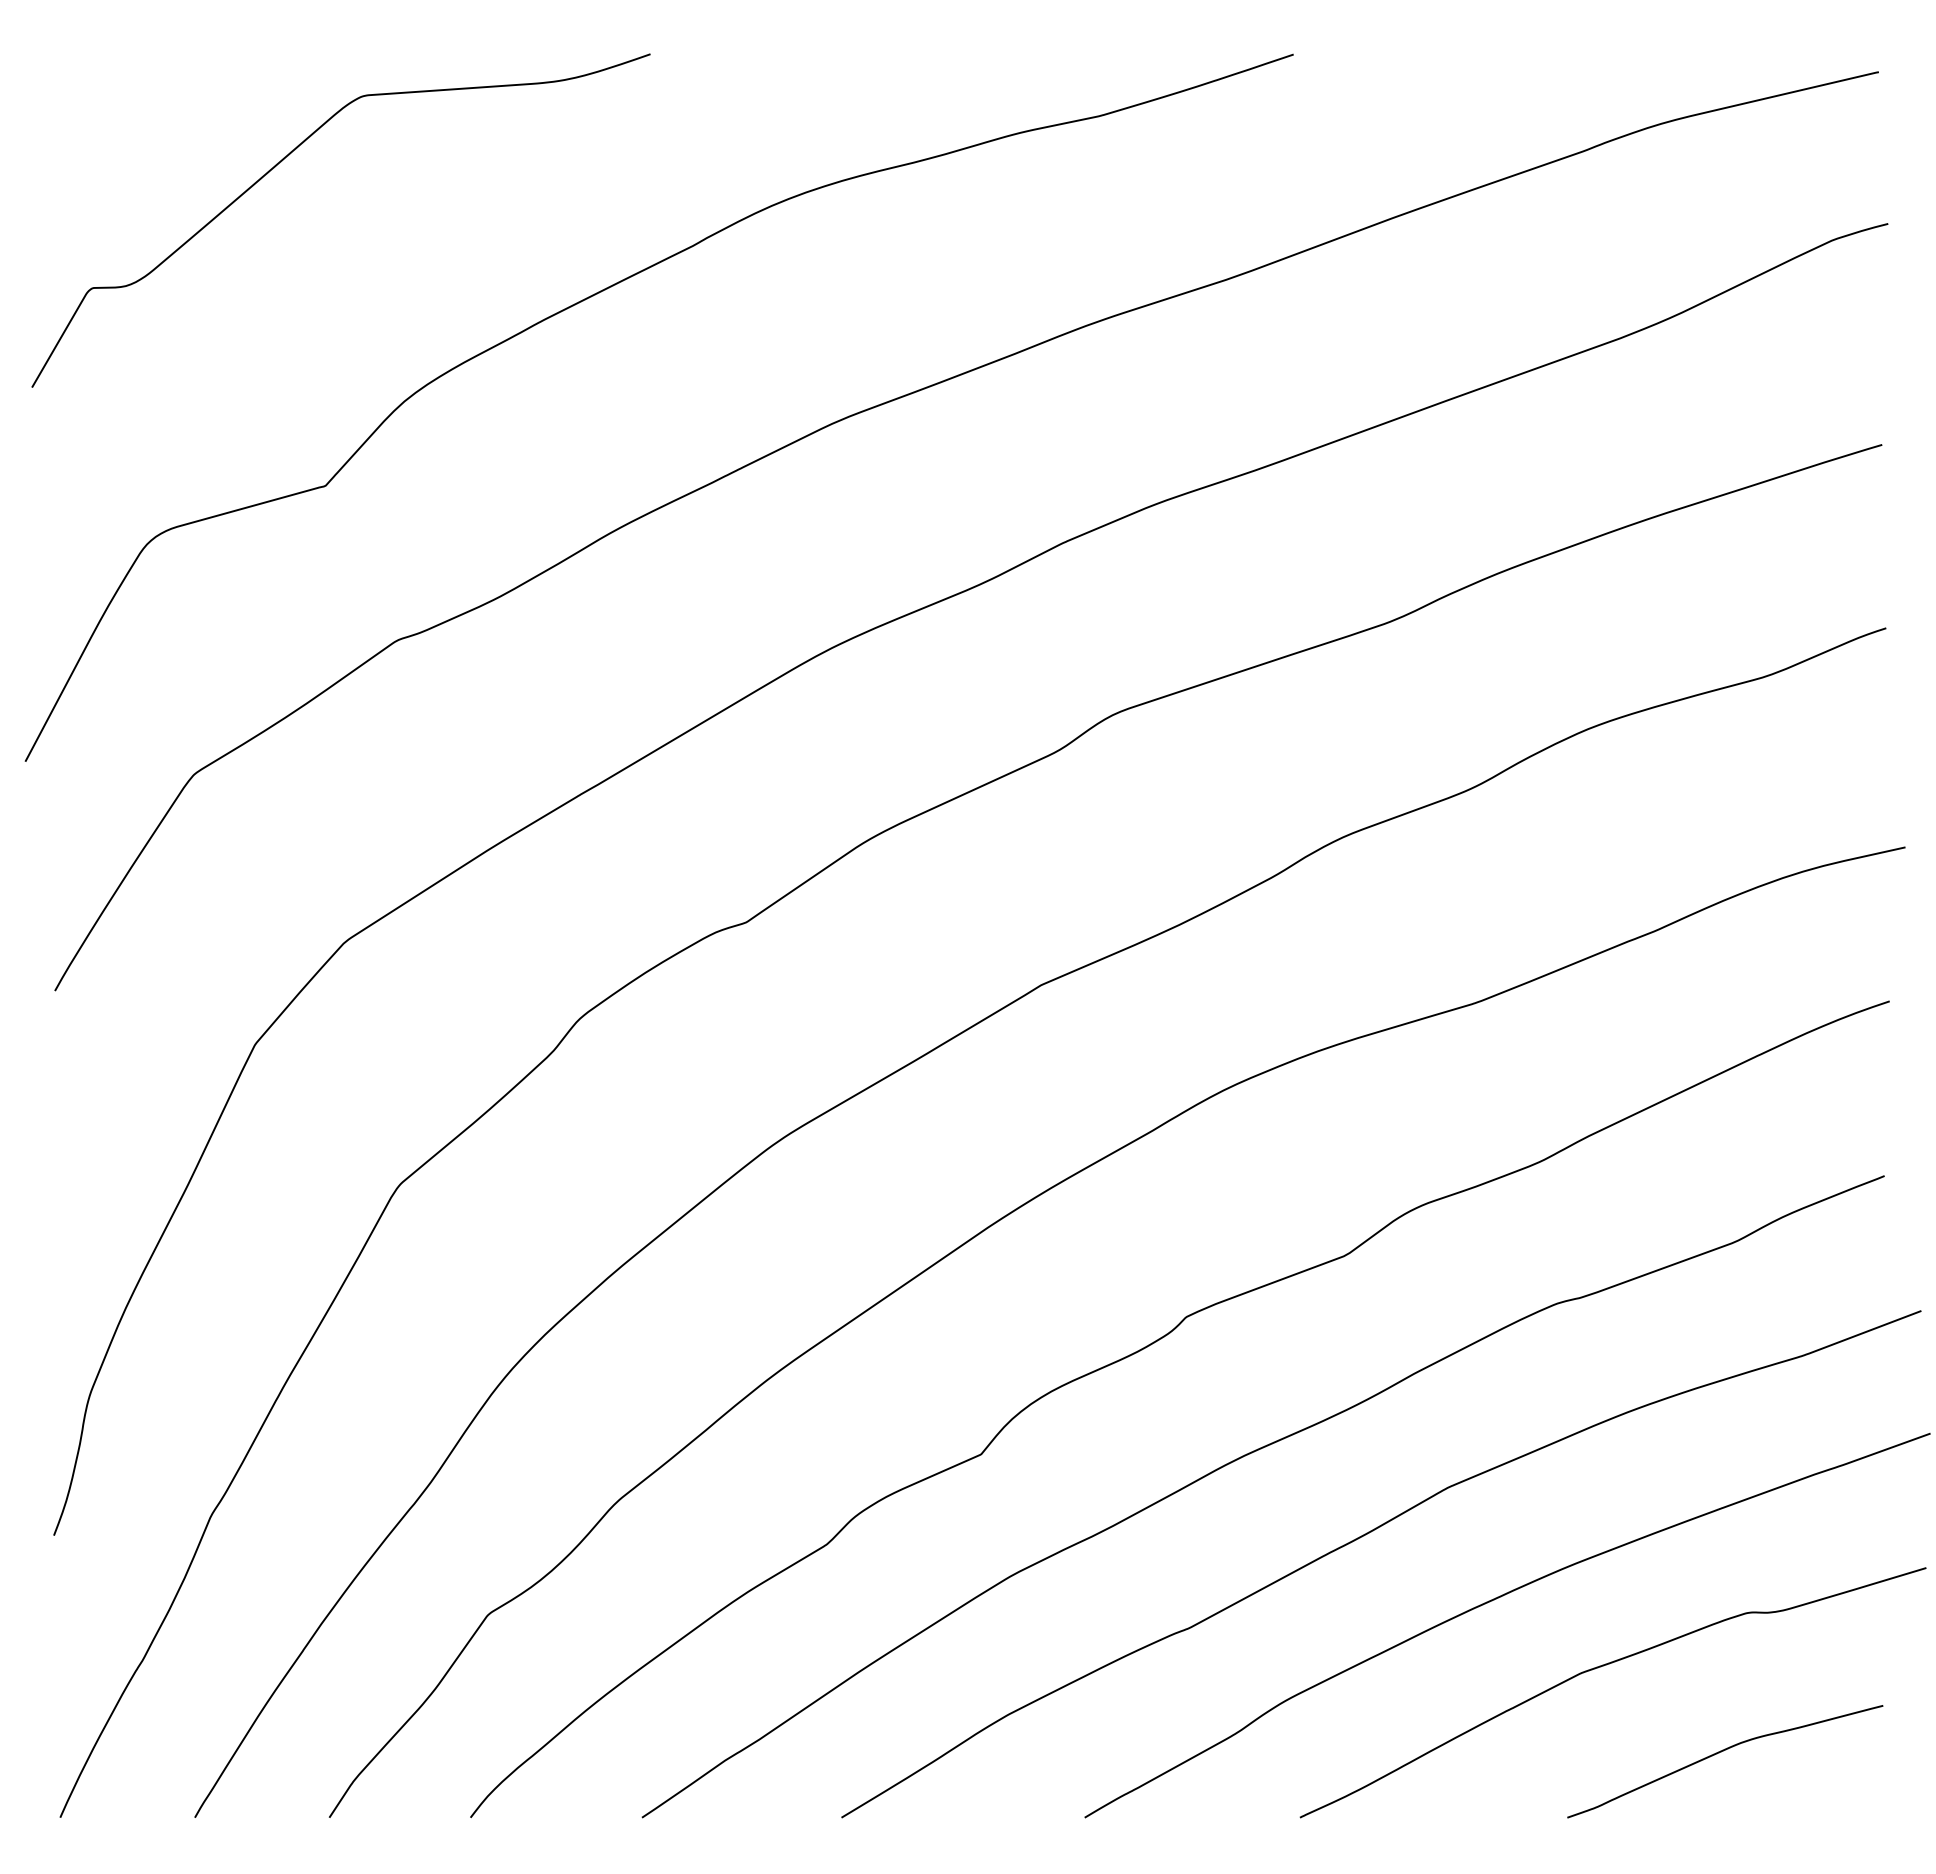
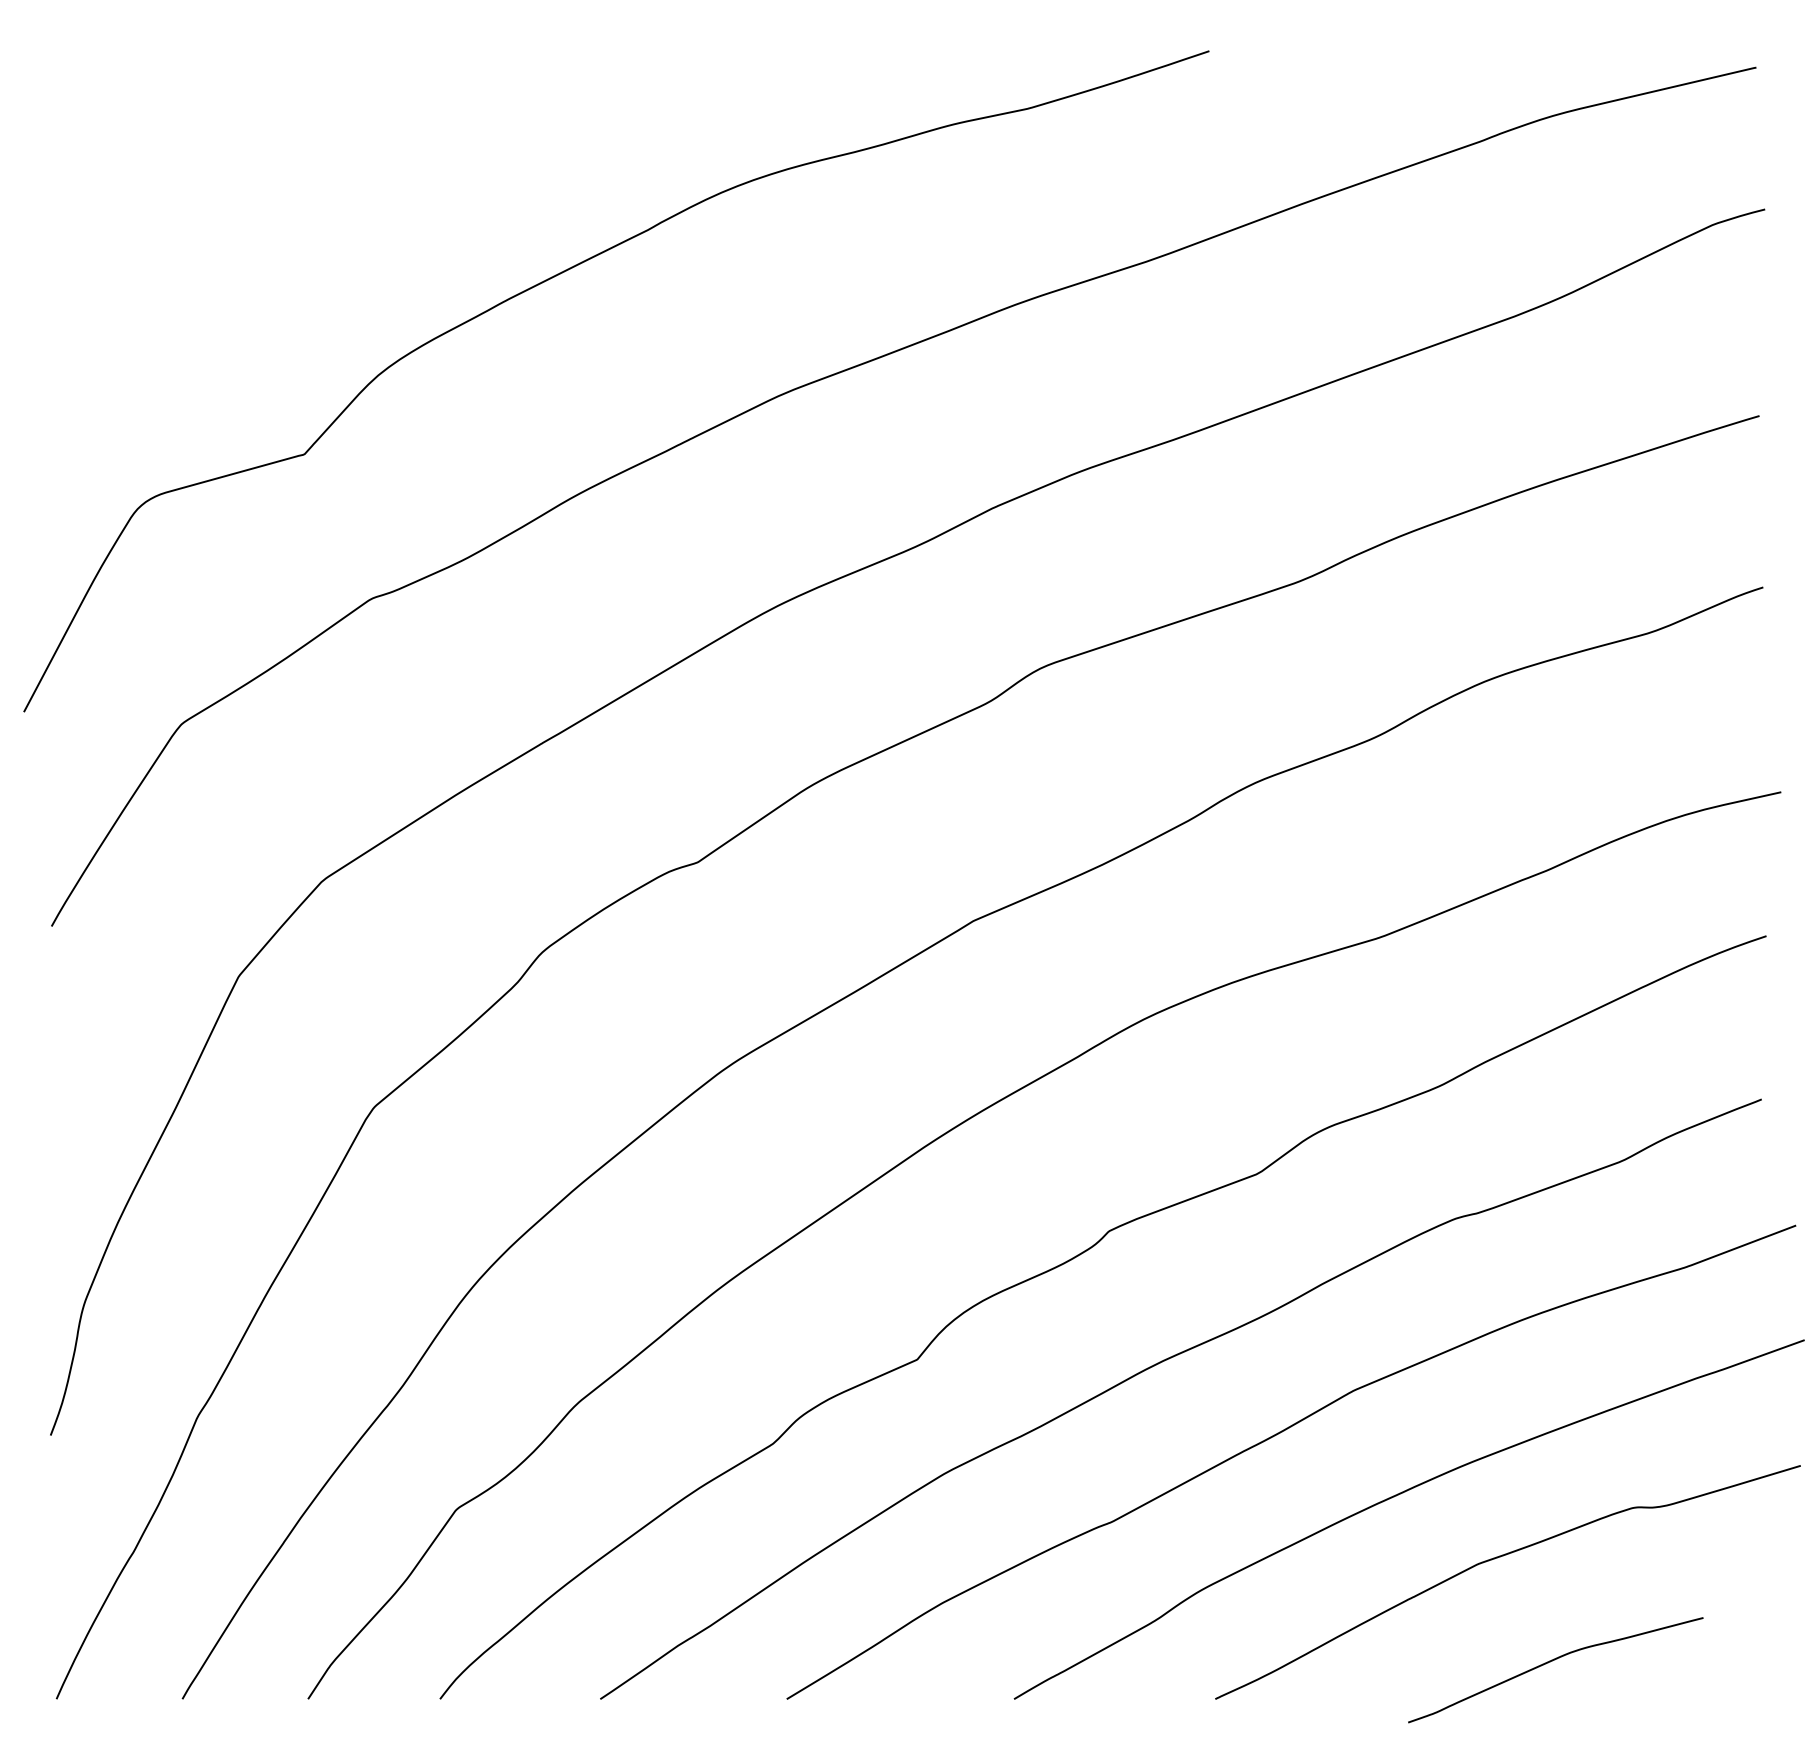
curve: (288, 156) -> (269, 146), removed
curve: (1721, 1752) -> (1552, 1661), moved

